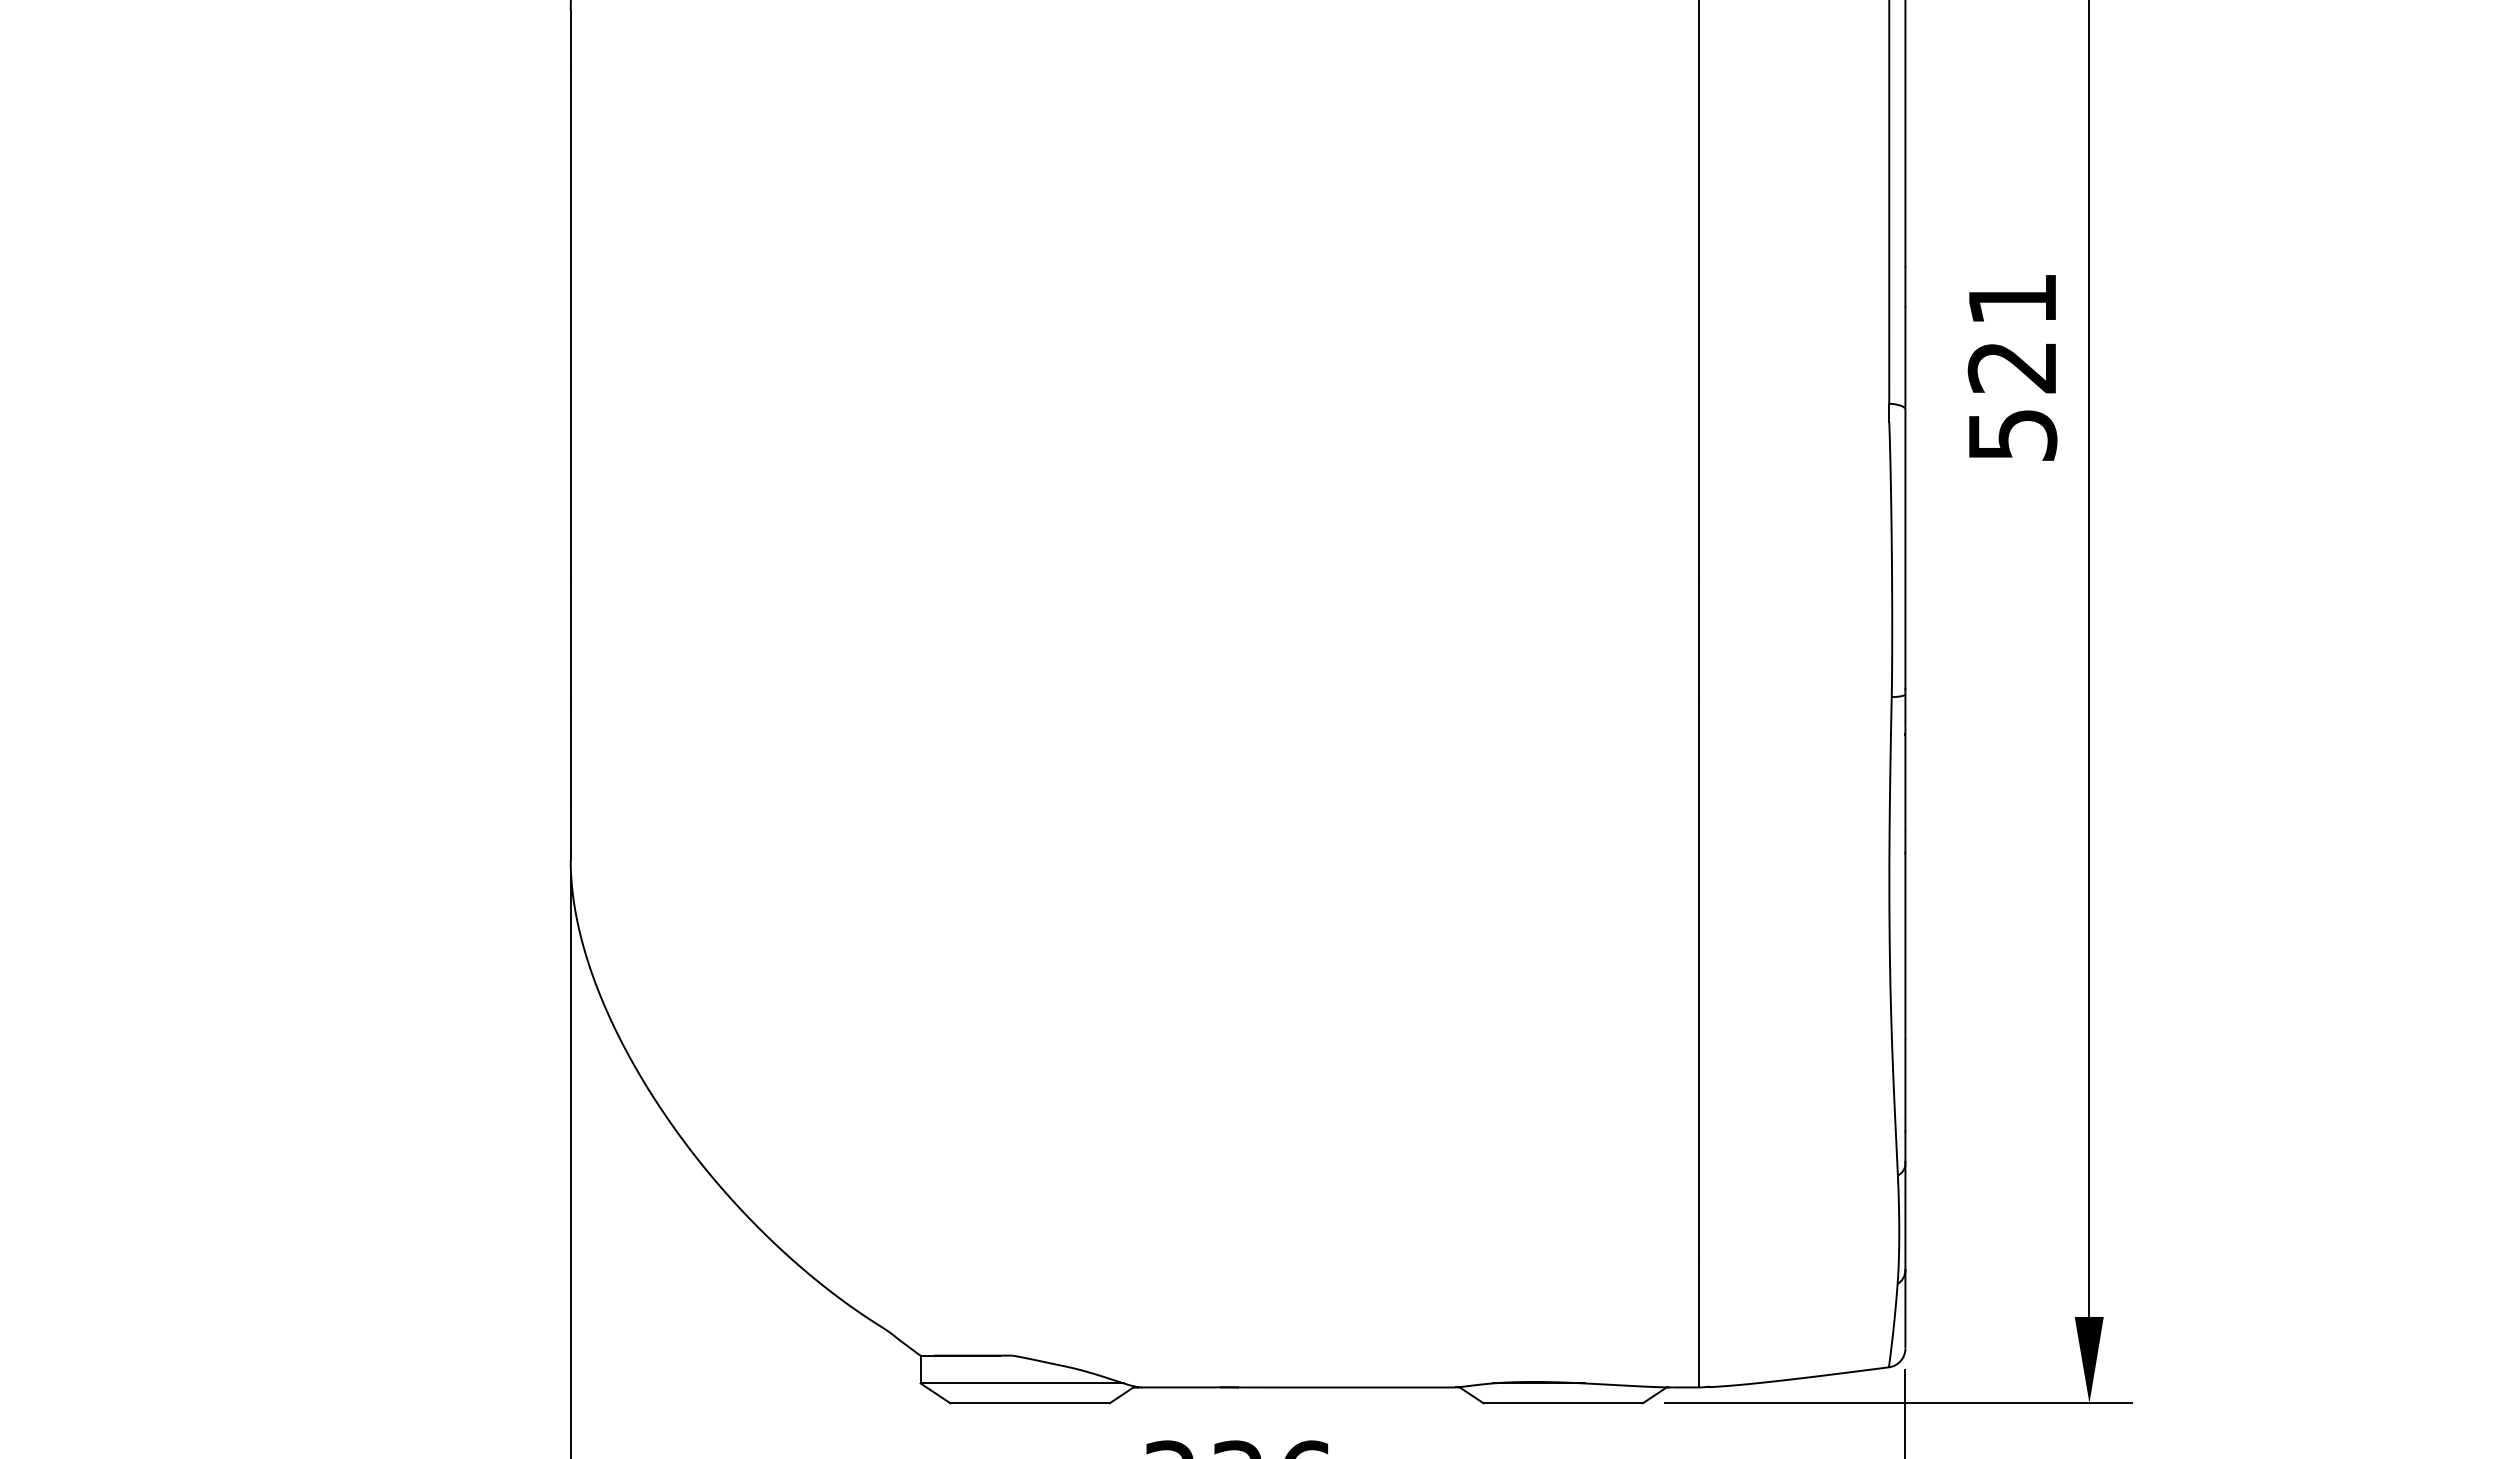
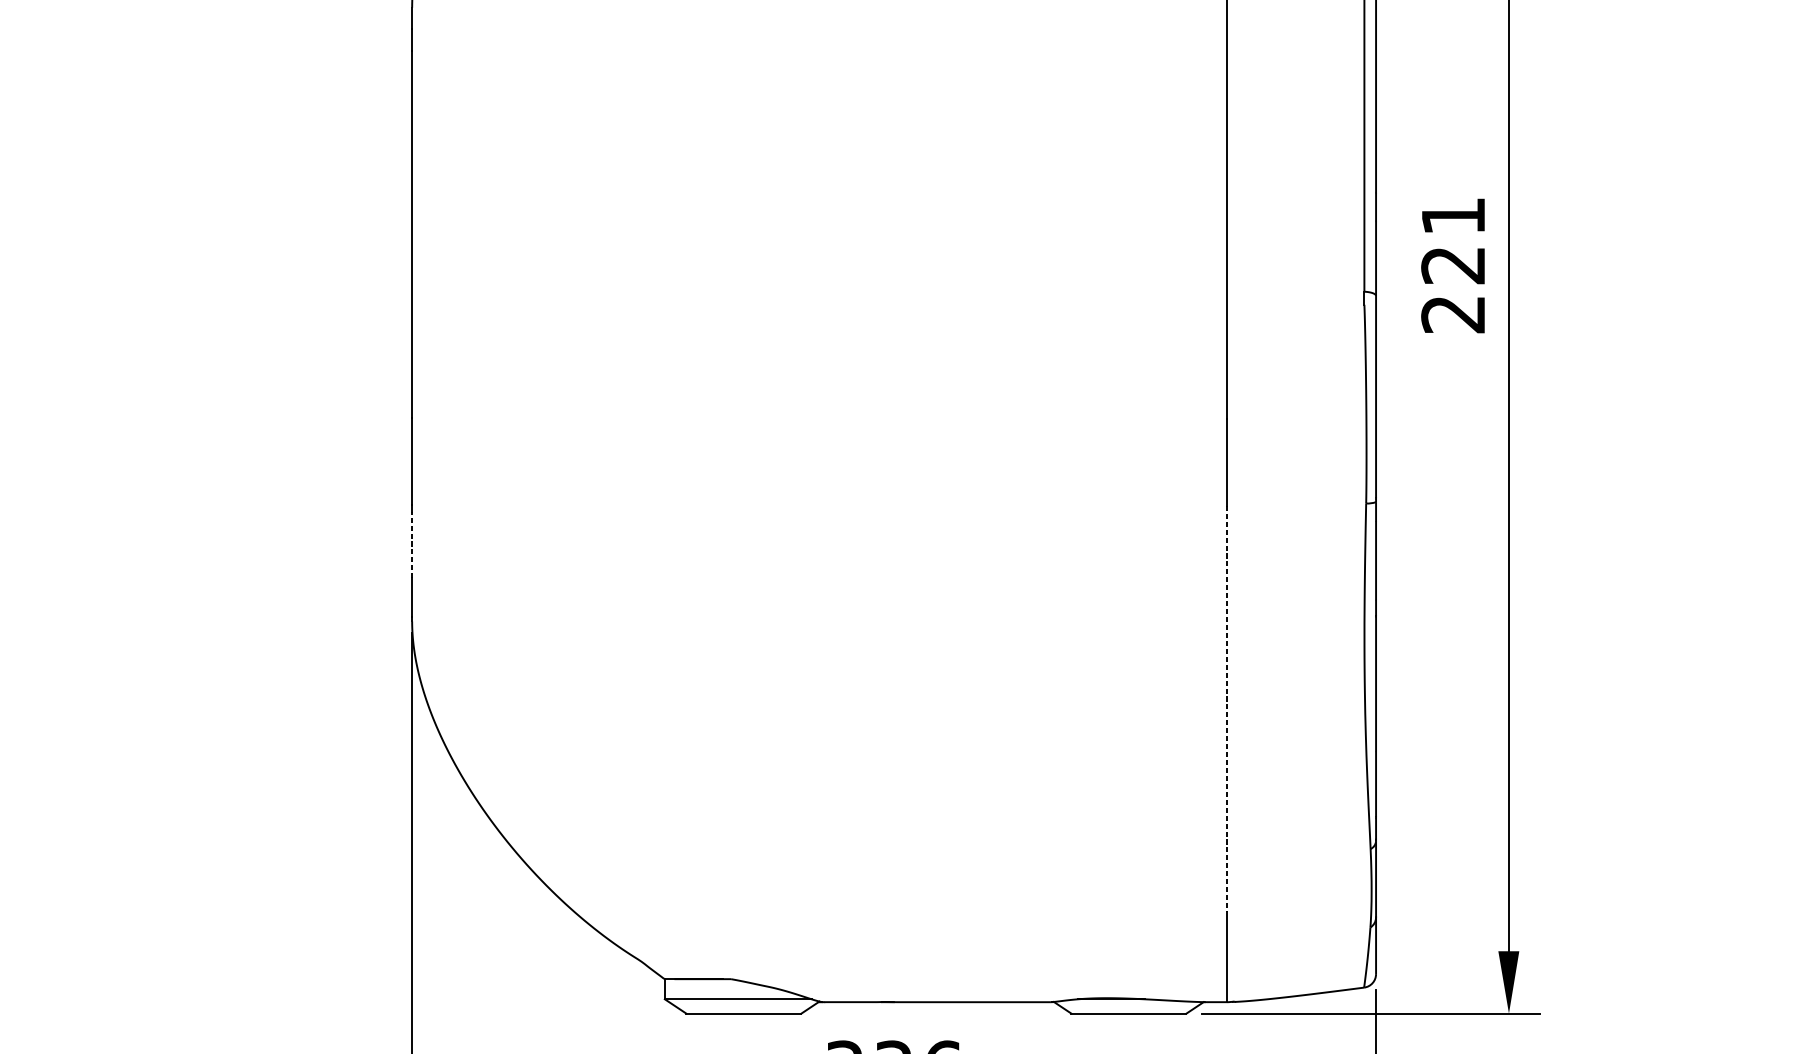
text: (2012, 435) -> (1453, 314), 521 -> 221
line: (570, 754) -> (411, 545), solid -> dashed
line: (1698, 981) -> (1226, 708), solid -> dashed

